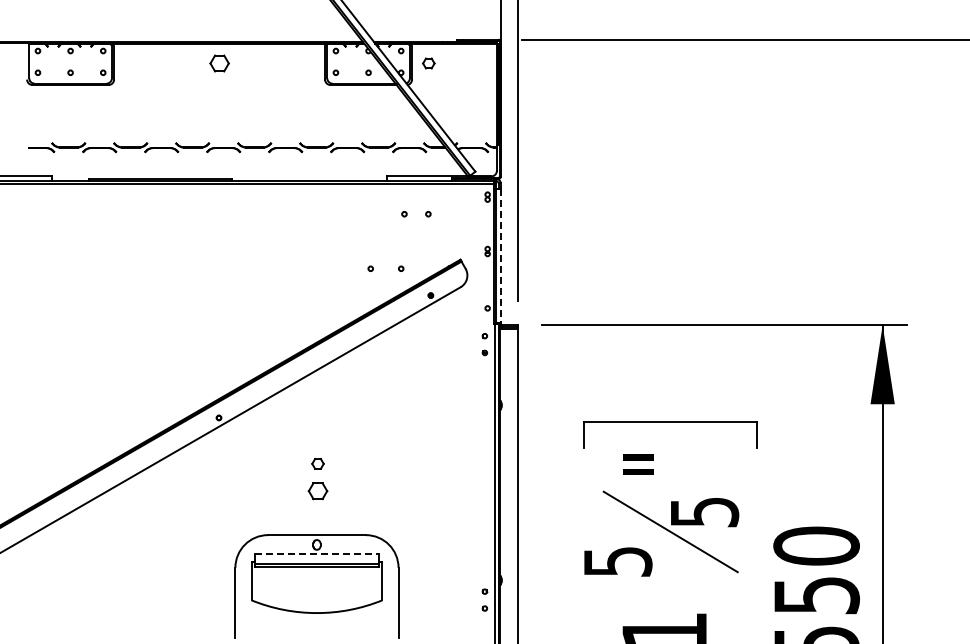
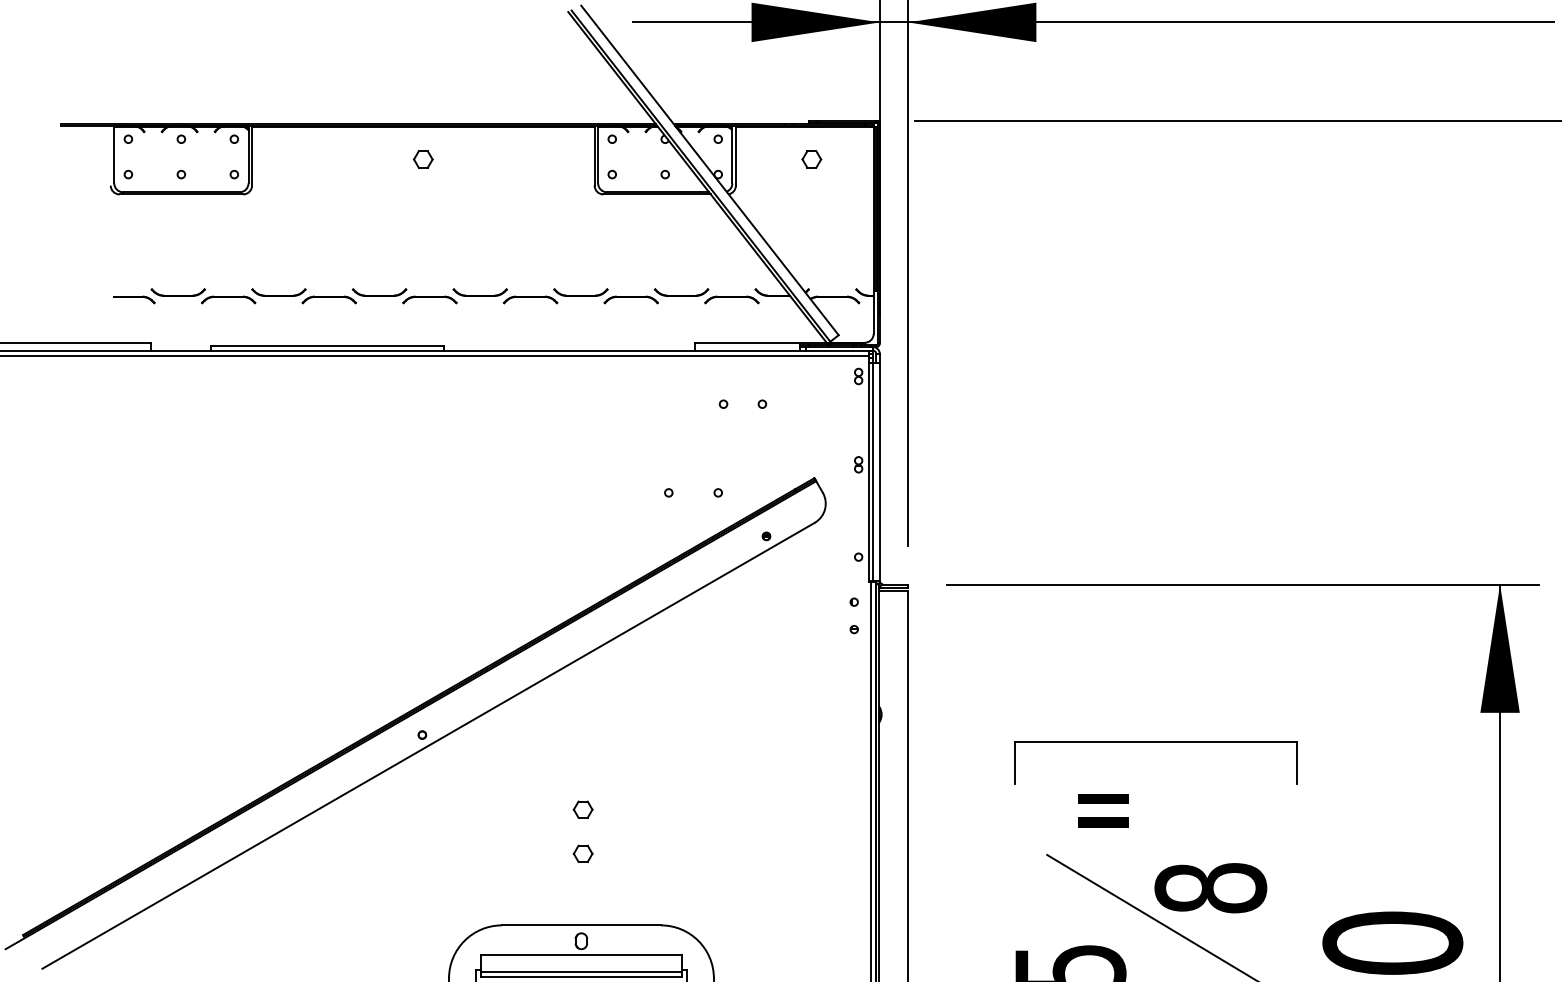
part: (219, 63) -> (423, 159), size x0.62
part: (428, 63) -> (811, 159), moved
line: (500, 256) -> (879, 472), dashed -> solid
part: (317, 490) -> (582, 852), size x0.62
text: (704, 511) -> (1210, 886), 5 -> 8
line: (316, 553) -> (580, 955), dashed -> solid

